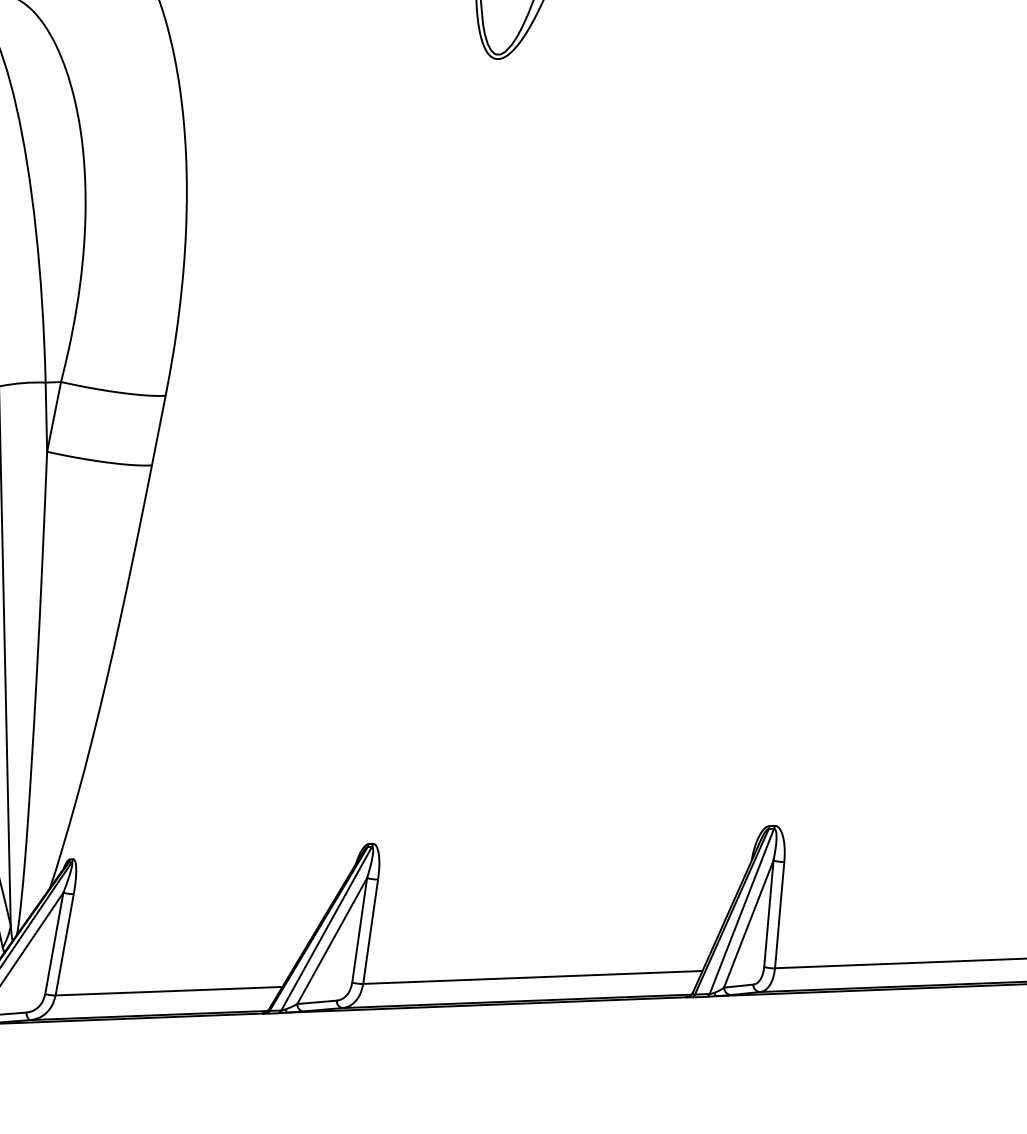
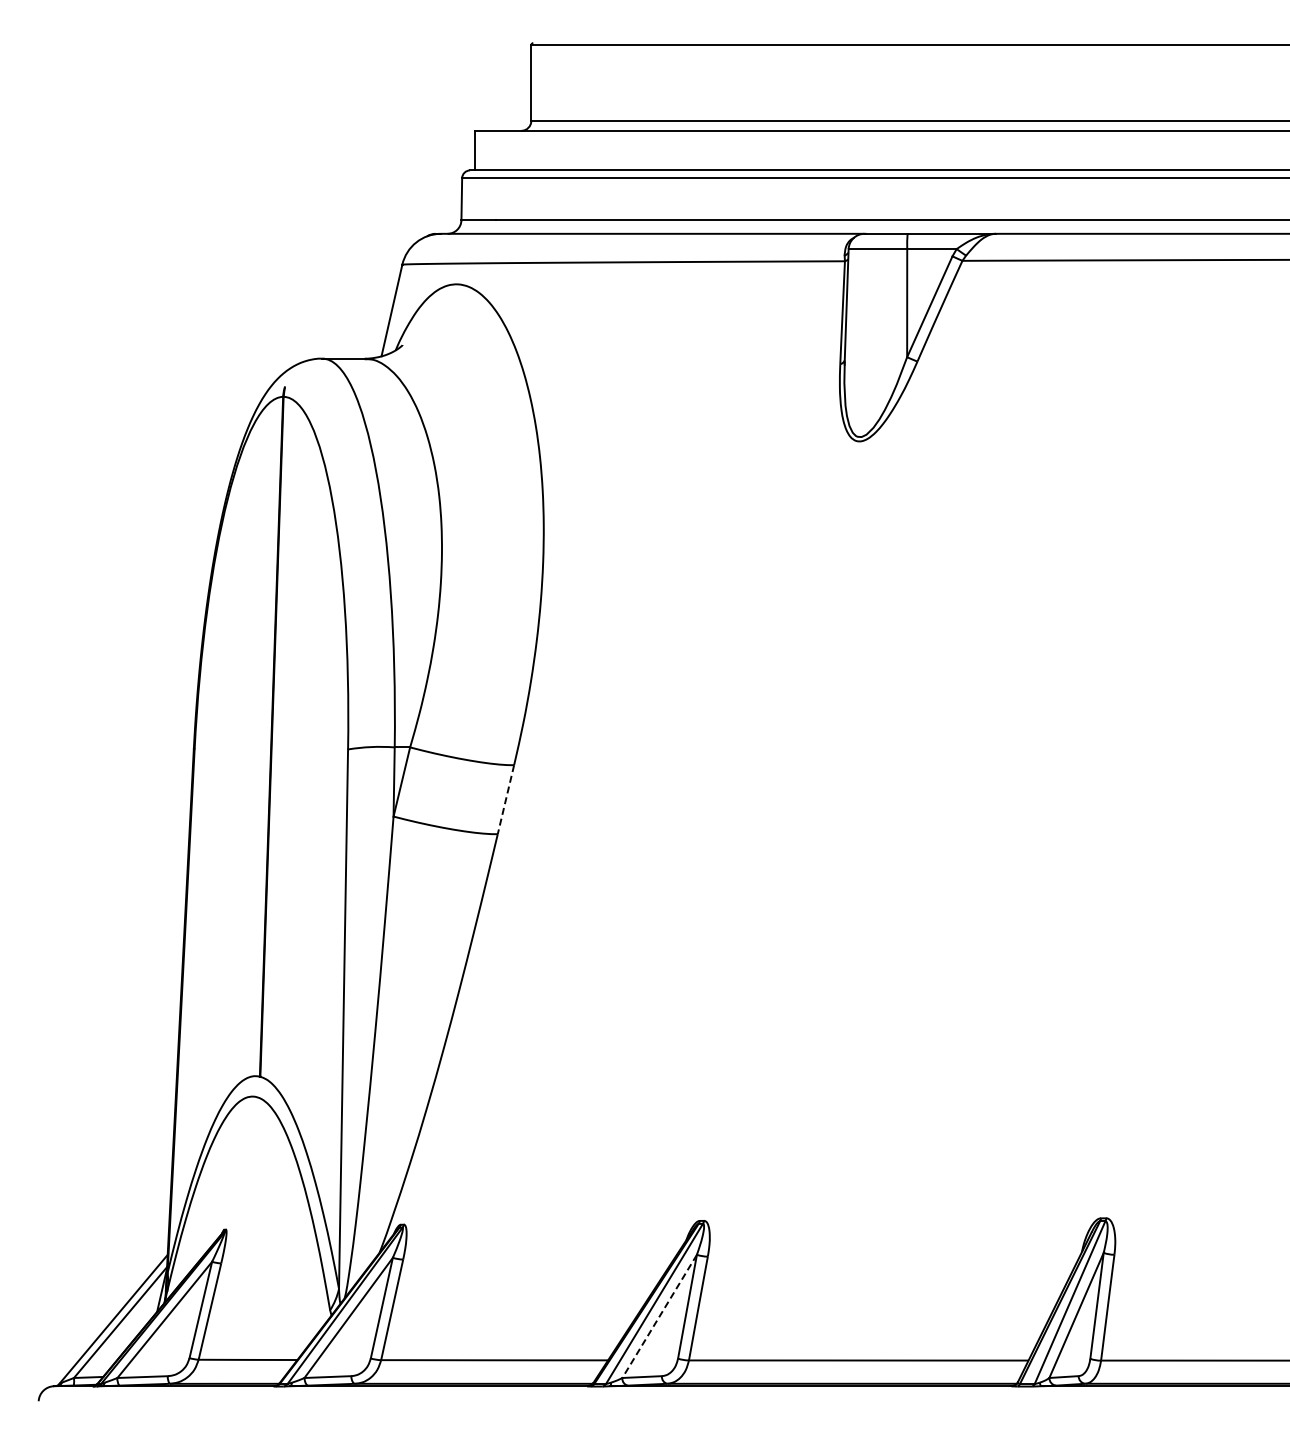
line: (158, 431) -> (505, 800), solid -> dashed
line: (332, 941) -> (659, 1316), solid -> dashed

